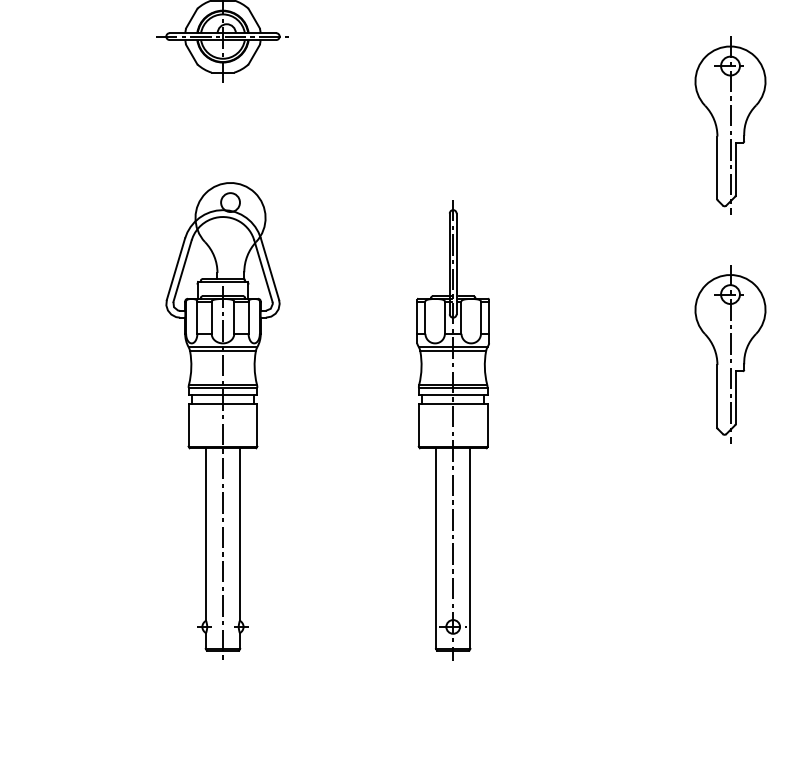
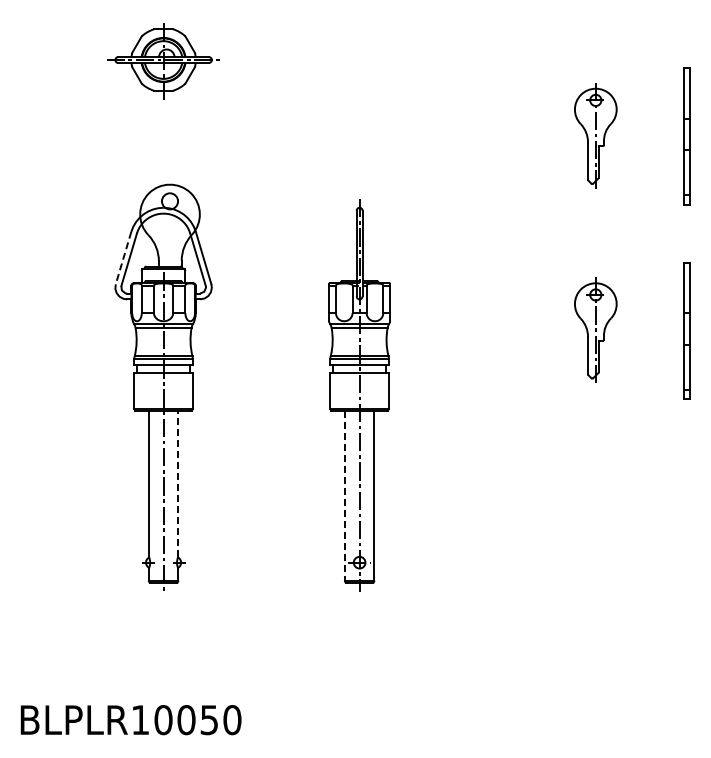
part: (730, 125) -> (595, 135), size x0.7
line: (175, 269) -> (123, 258), solid -> dashed
part: (730, 354) -> (595, 330), size x0.7
line: (240, 533) -> (178, 483), solid -> dashed
line: (435, 549) -> (344, 496), solid -> dashed

